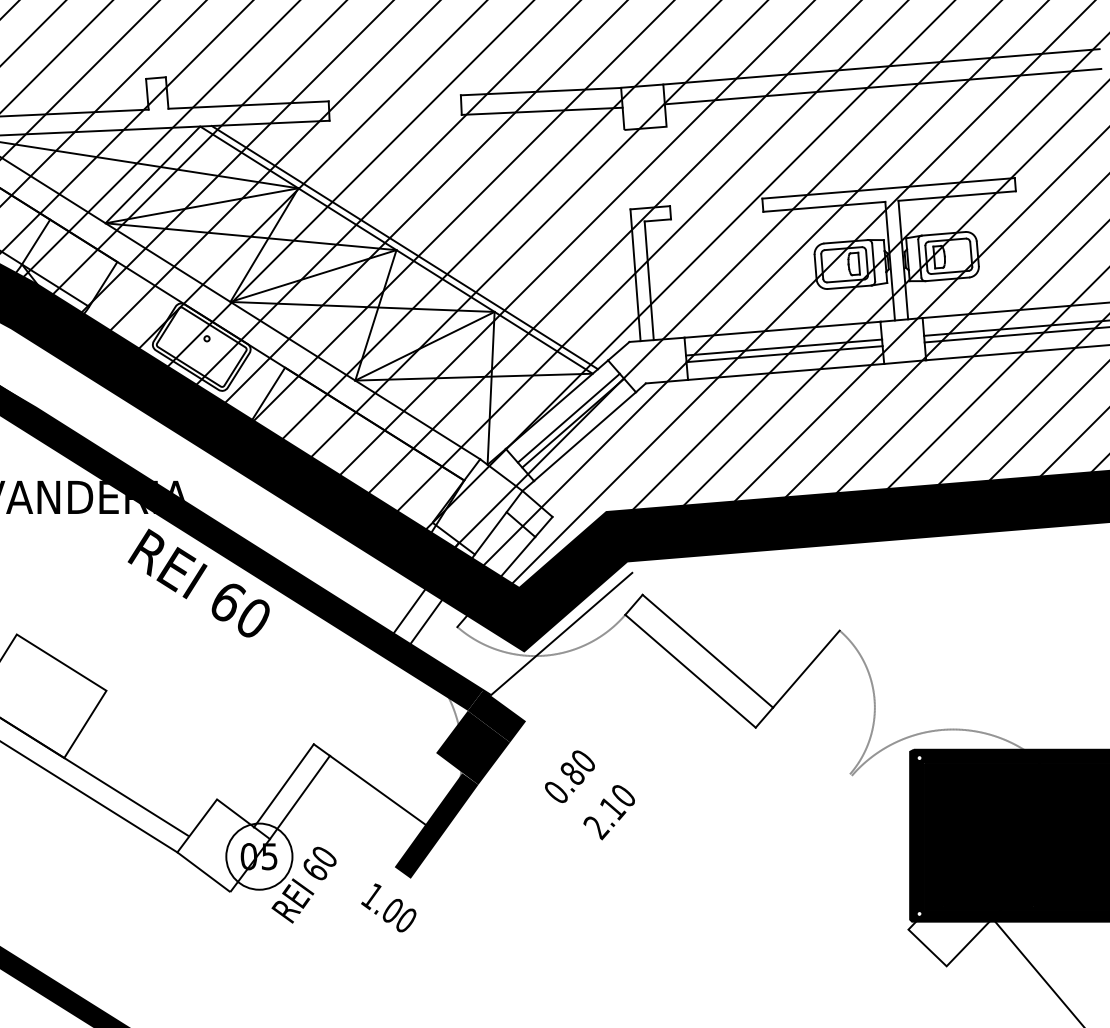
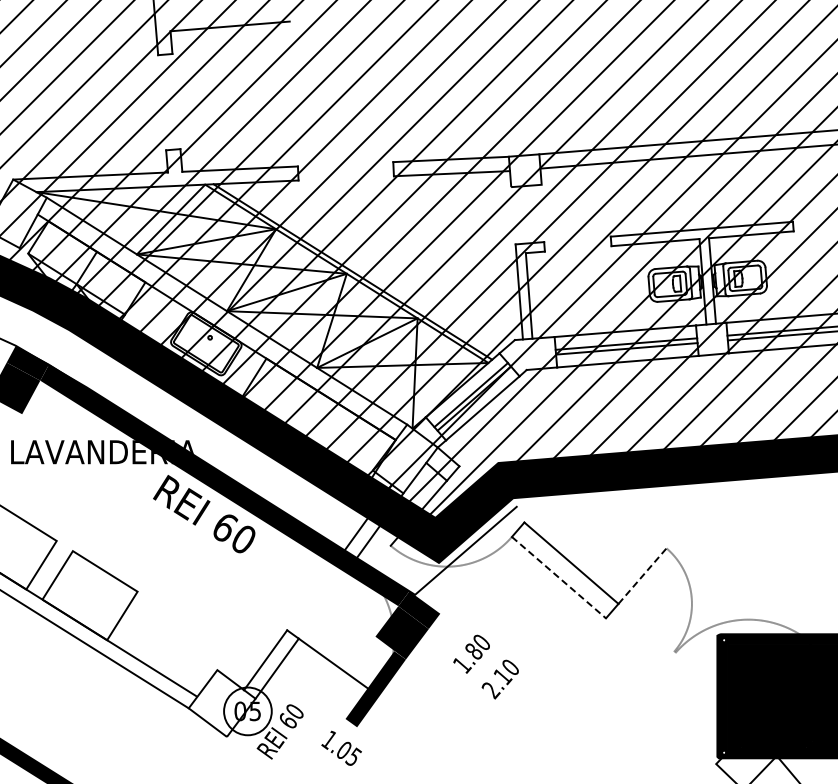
line: (806, 669) -> (642, 576), solid -> dashed
line: (691, 671) -> (559, 577), solid -> dashed
text: (556, 793) -> (462, 665), 0.80 -> 1.80
text: (405, 919) -> (353, 756), 1.00 -> 1.05

